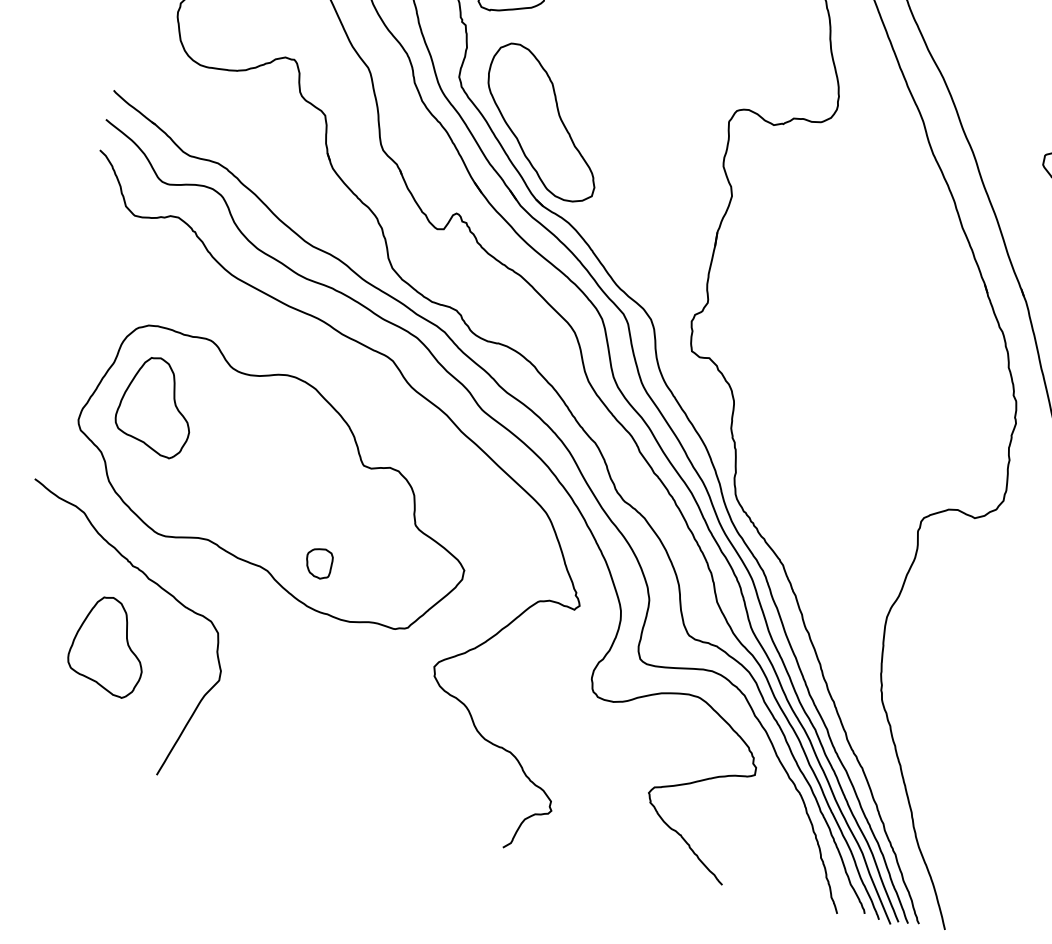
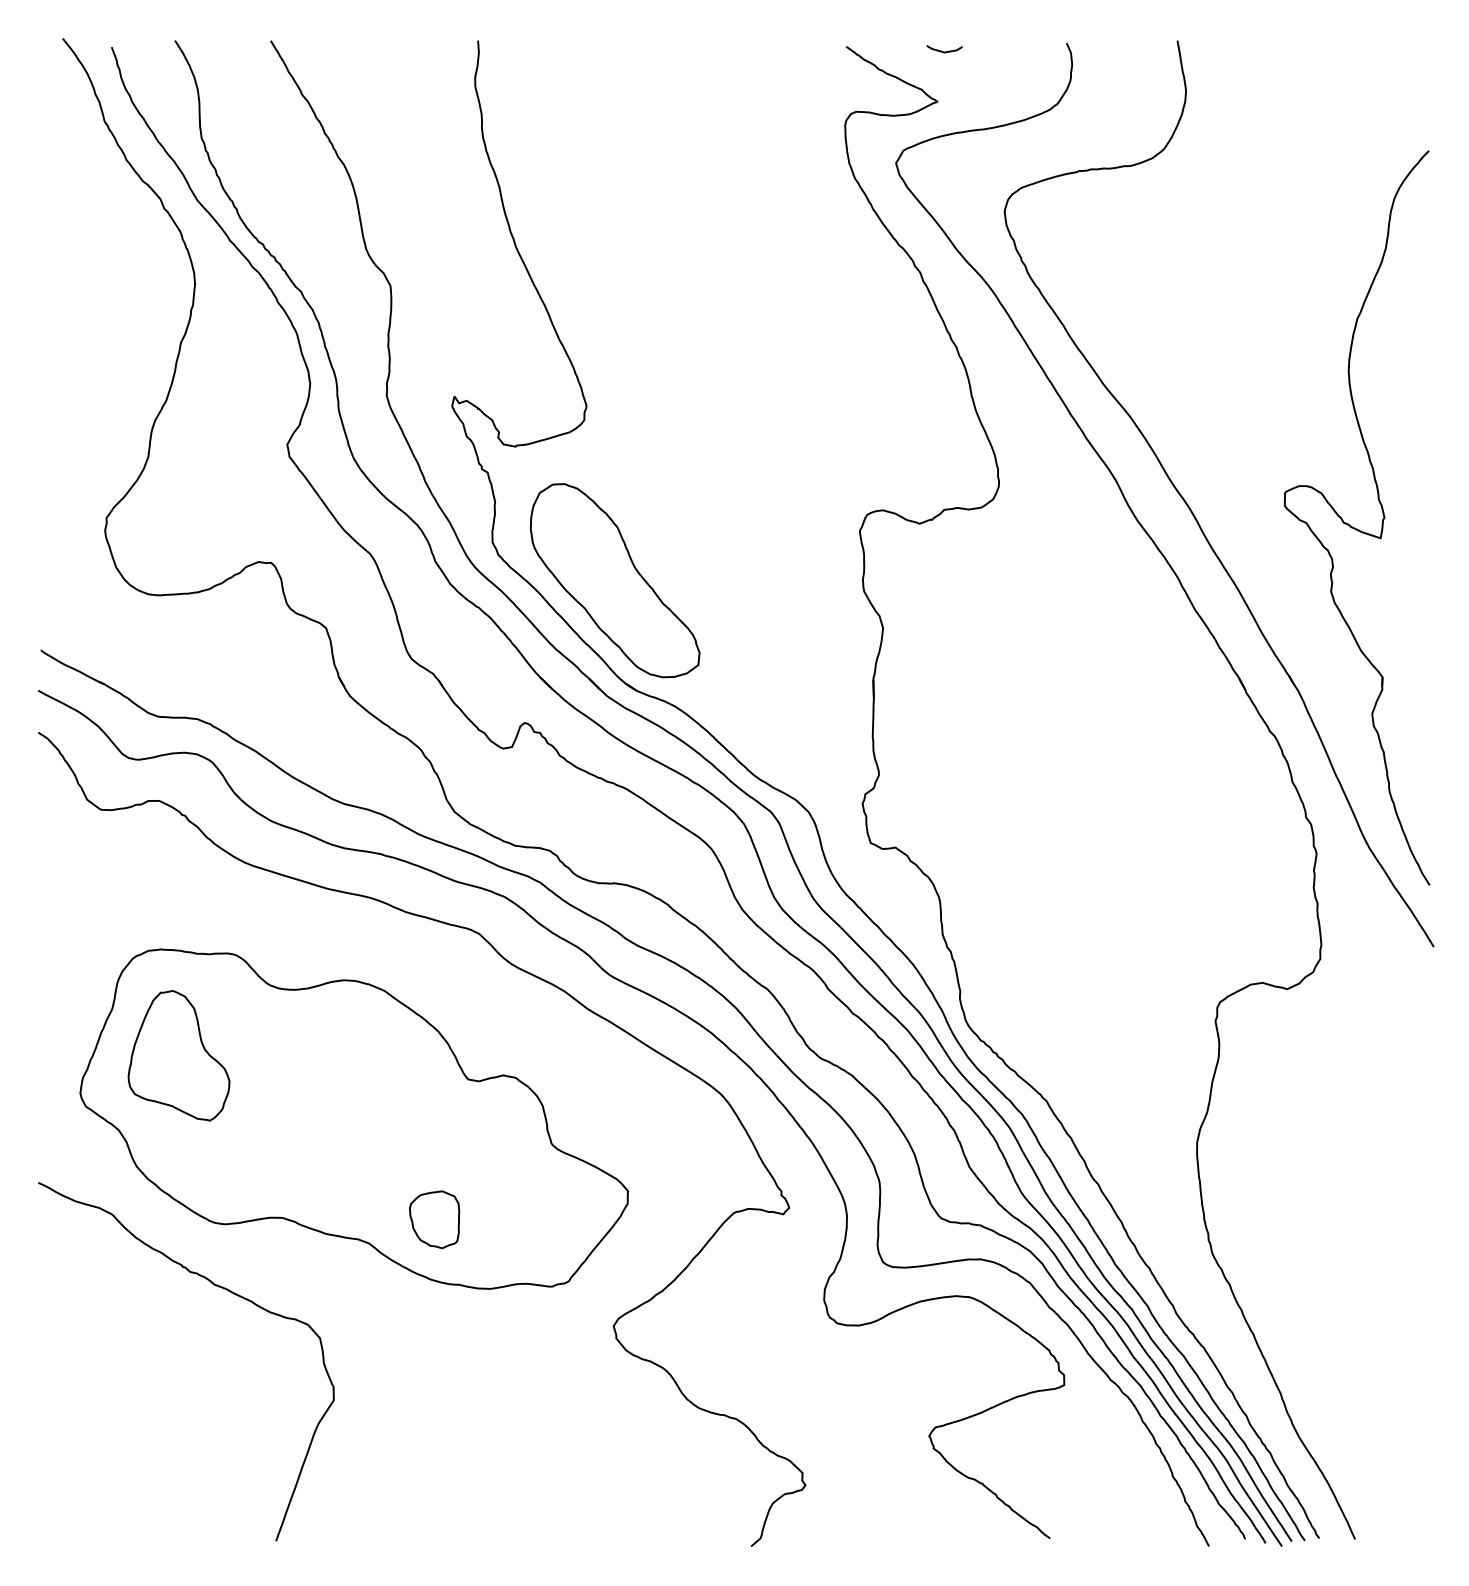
part: (318, 563) -> (434, 1219), size x1.43
part: (108, 645) -> (178, 1383), removed

